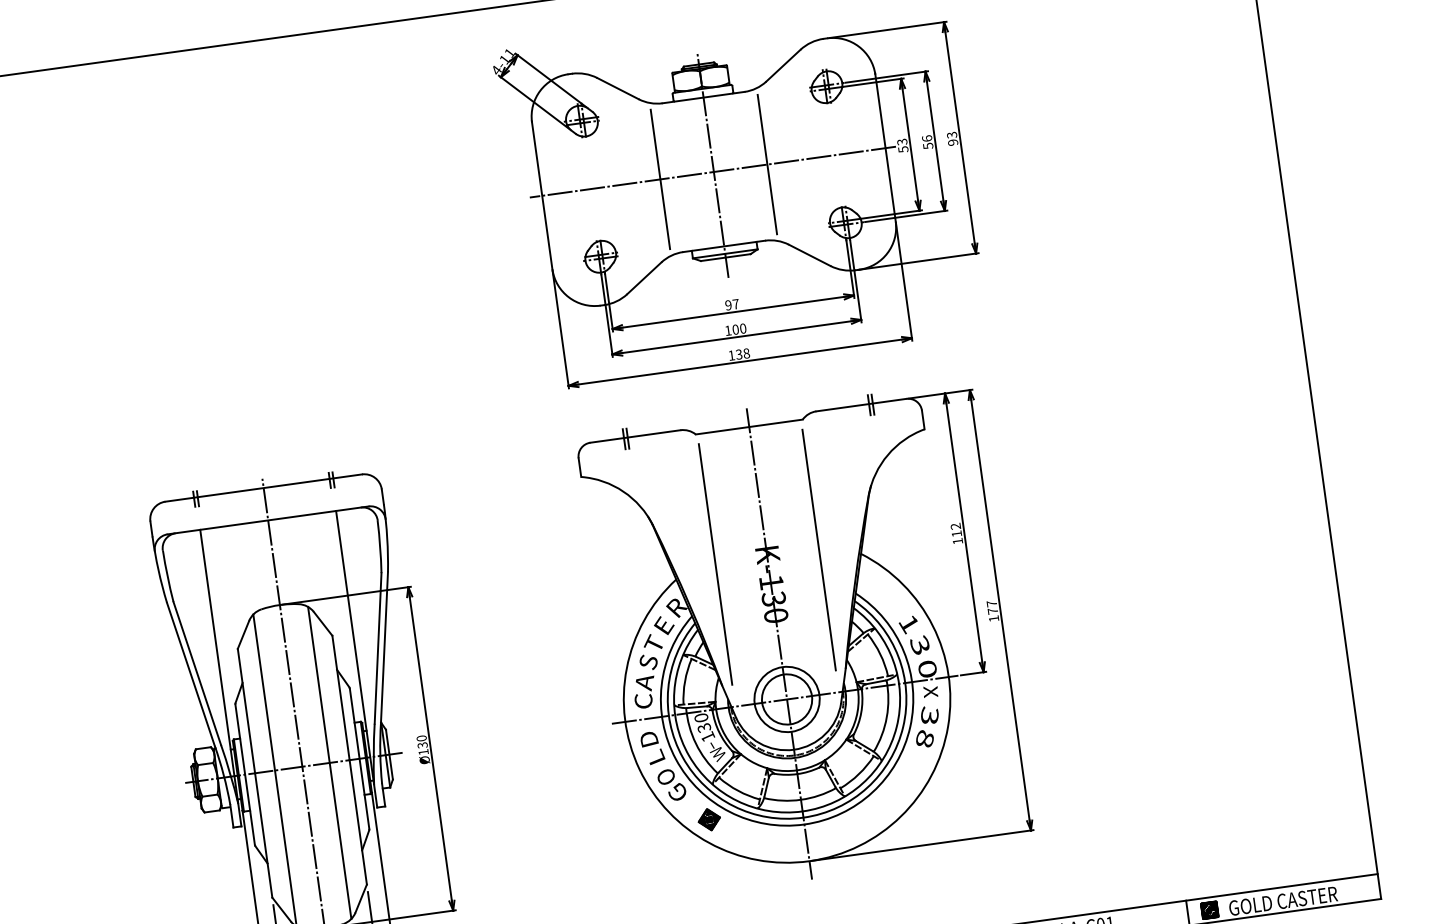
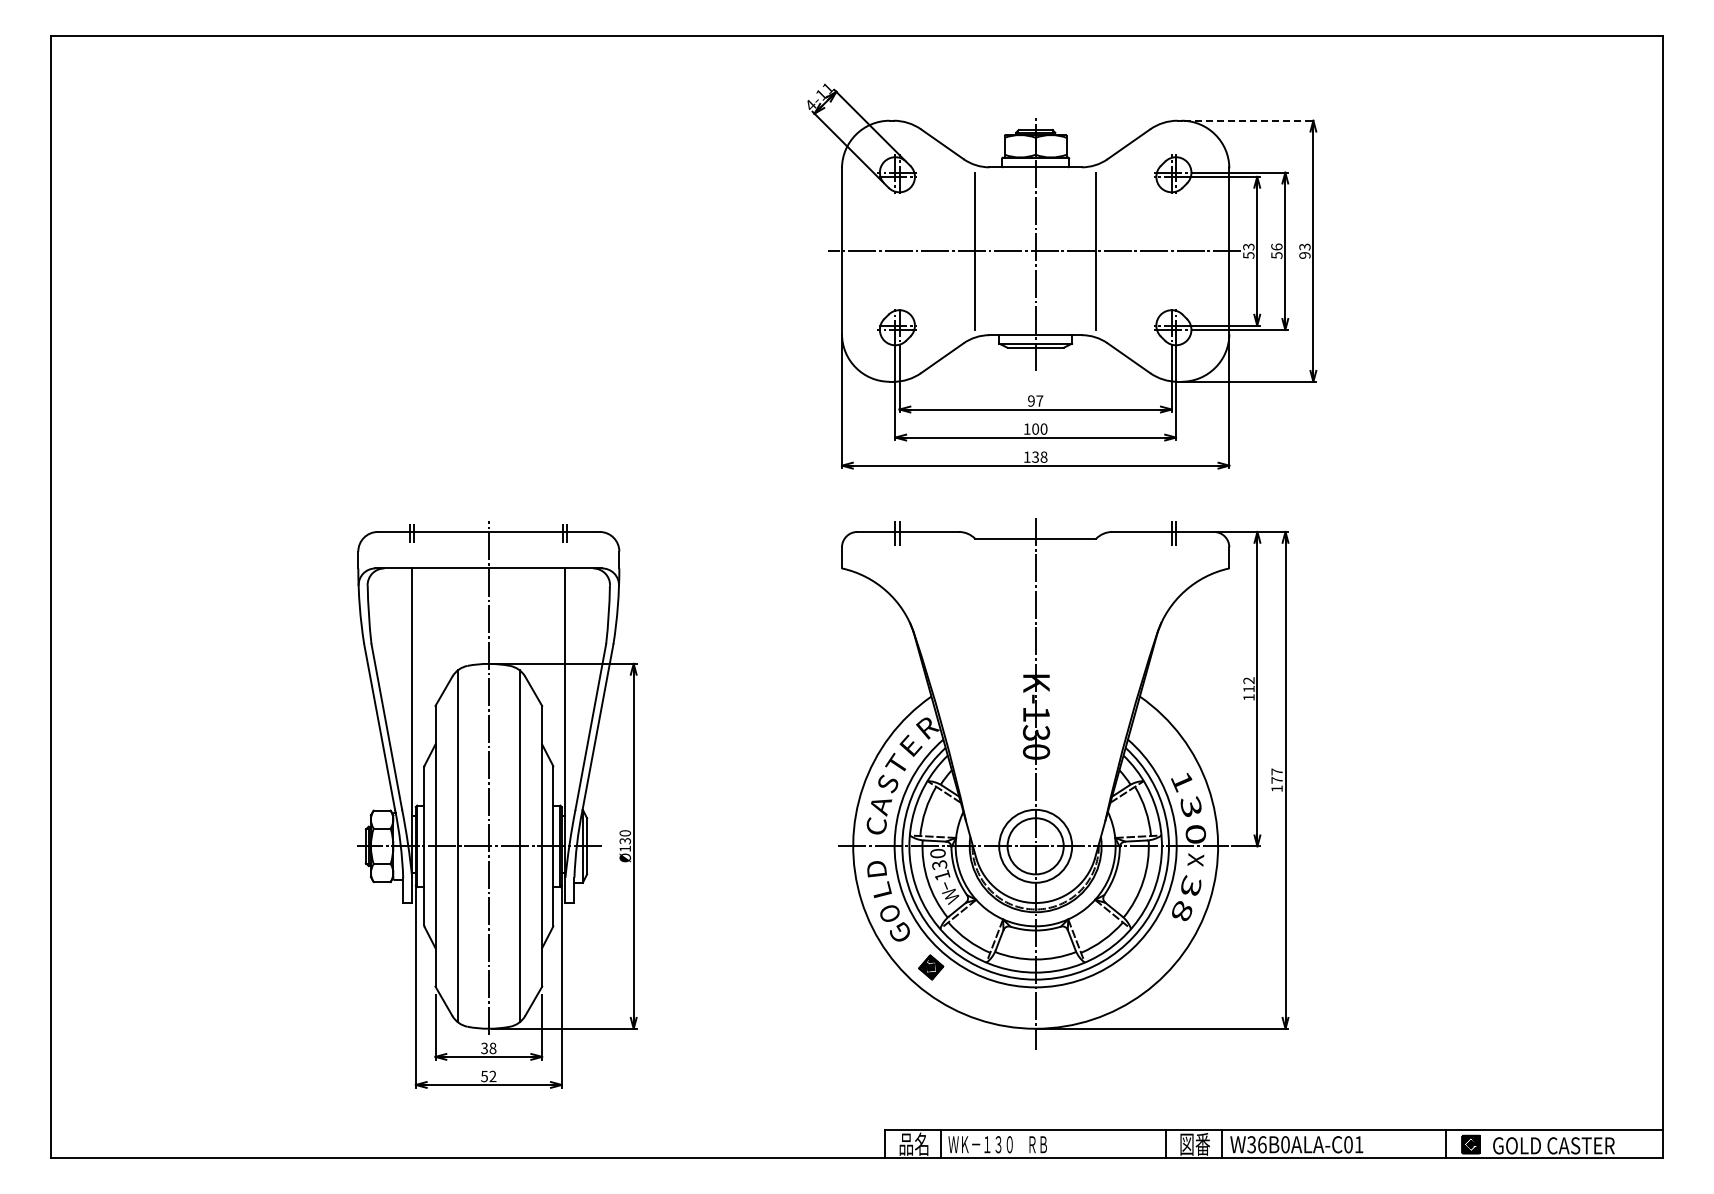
line: (888, 29) -> (1250, 120), solid -> dashed
line: (819, 549) -> (1094, 685), removed
line: (715, 564) -> (977, 685), removed

